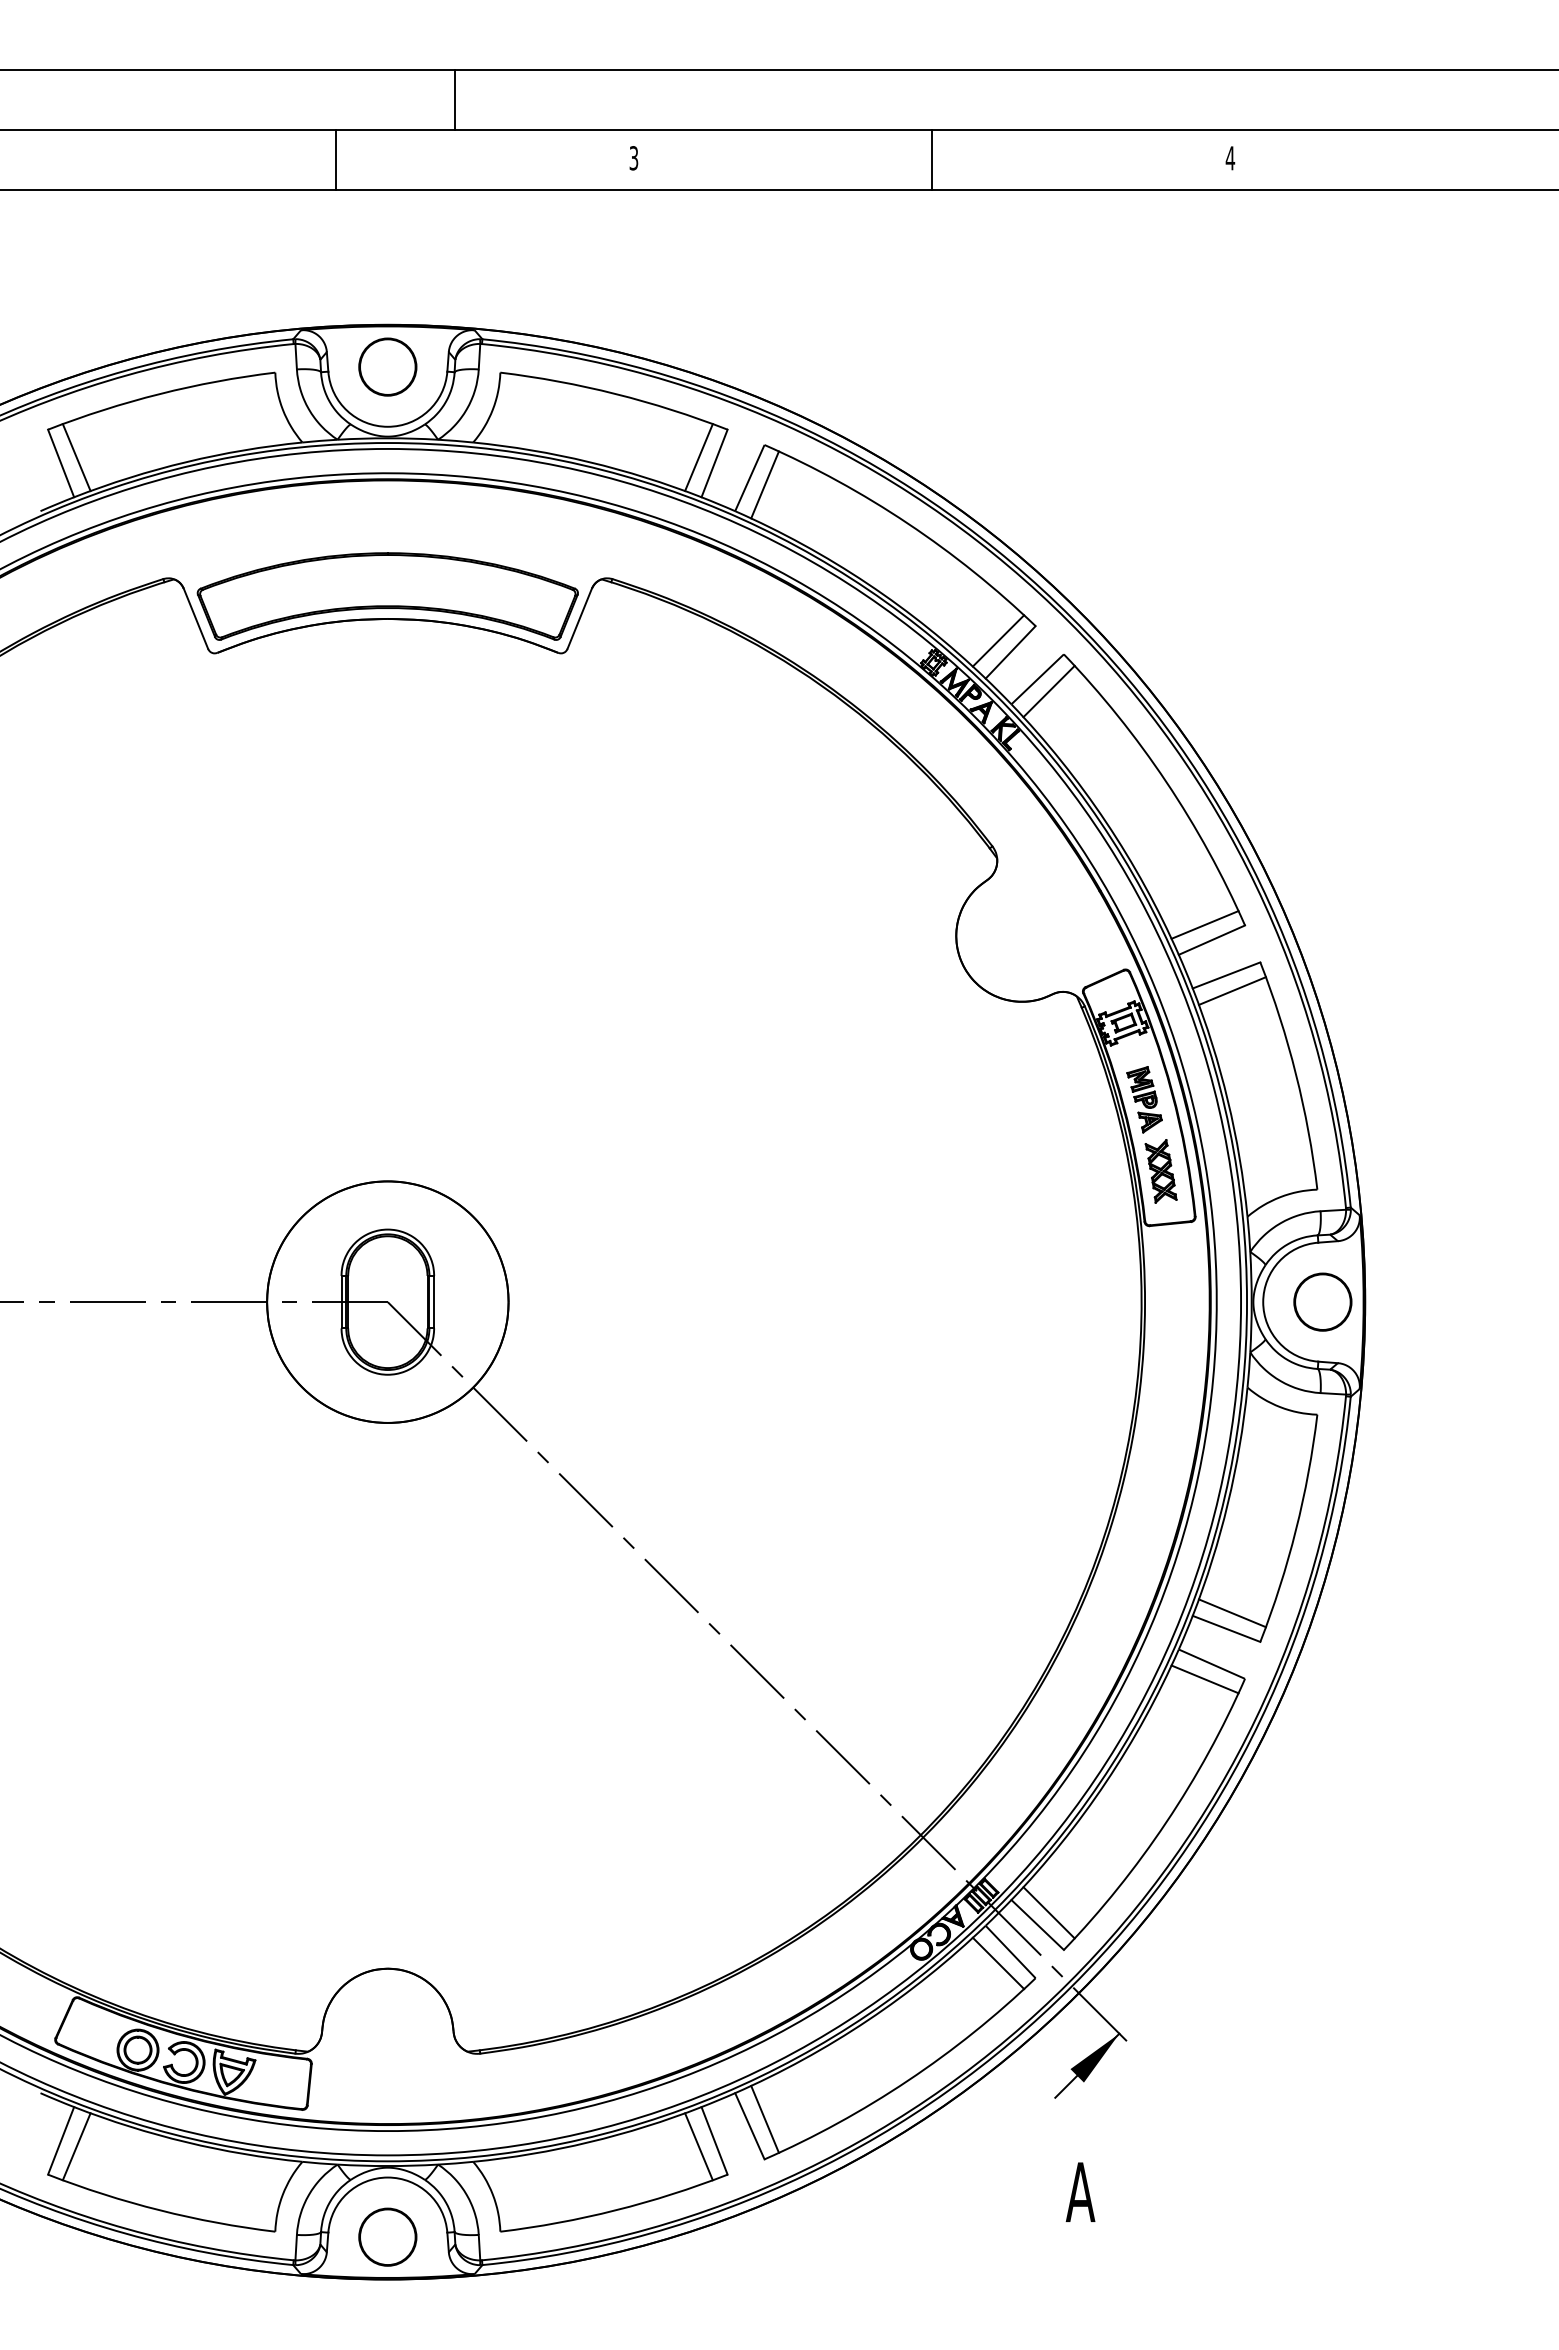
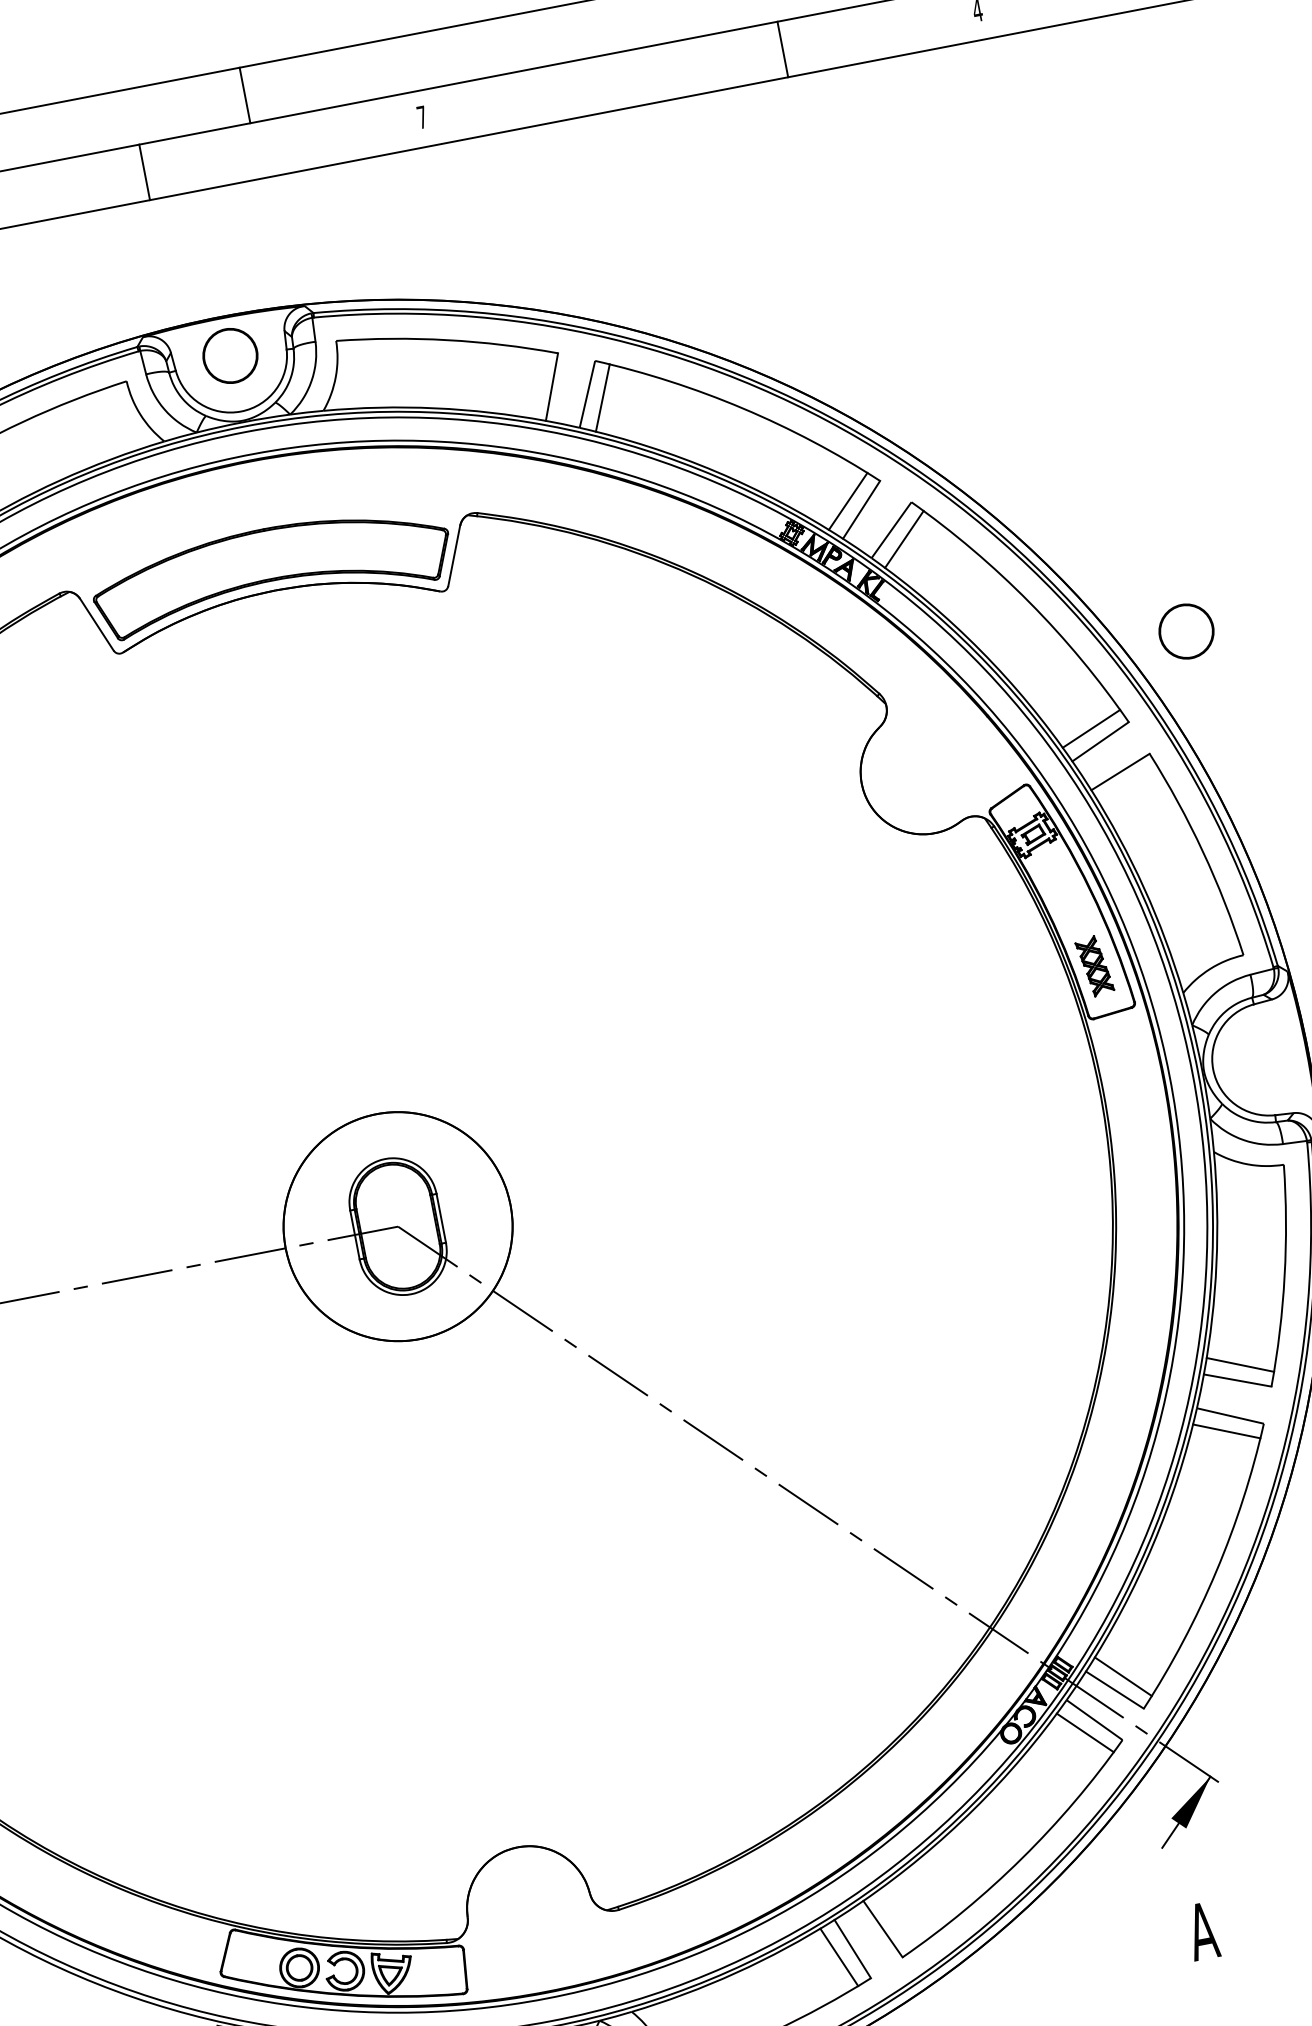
text: (633, 158) -> (421, 117), 3 -> 7
line: (931, 159) -> (782, 49), moved
line: (698, 457) -> (535, 384), removed
line: (1231, 990) -> (1127, 785), removed
part: (1144, 1099) -> (1066, 902), removed
circle: (1322, 1301) -> (1186, 631), moved
line: (764, 2118) -> (895, 1919), removed

